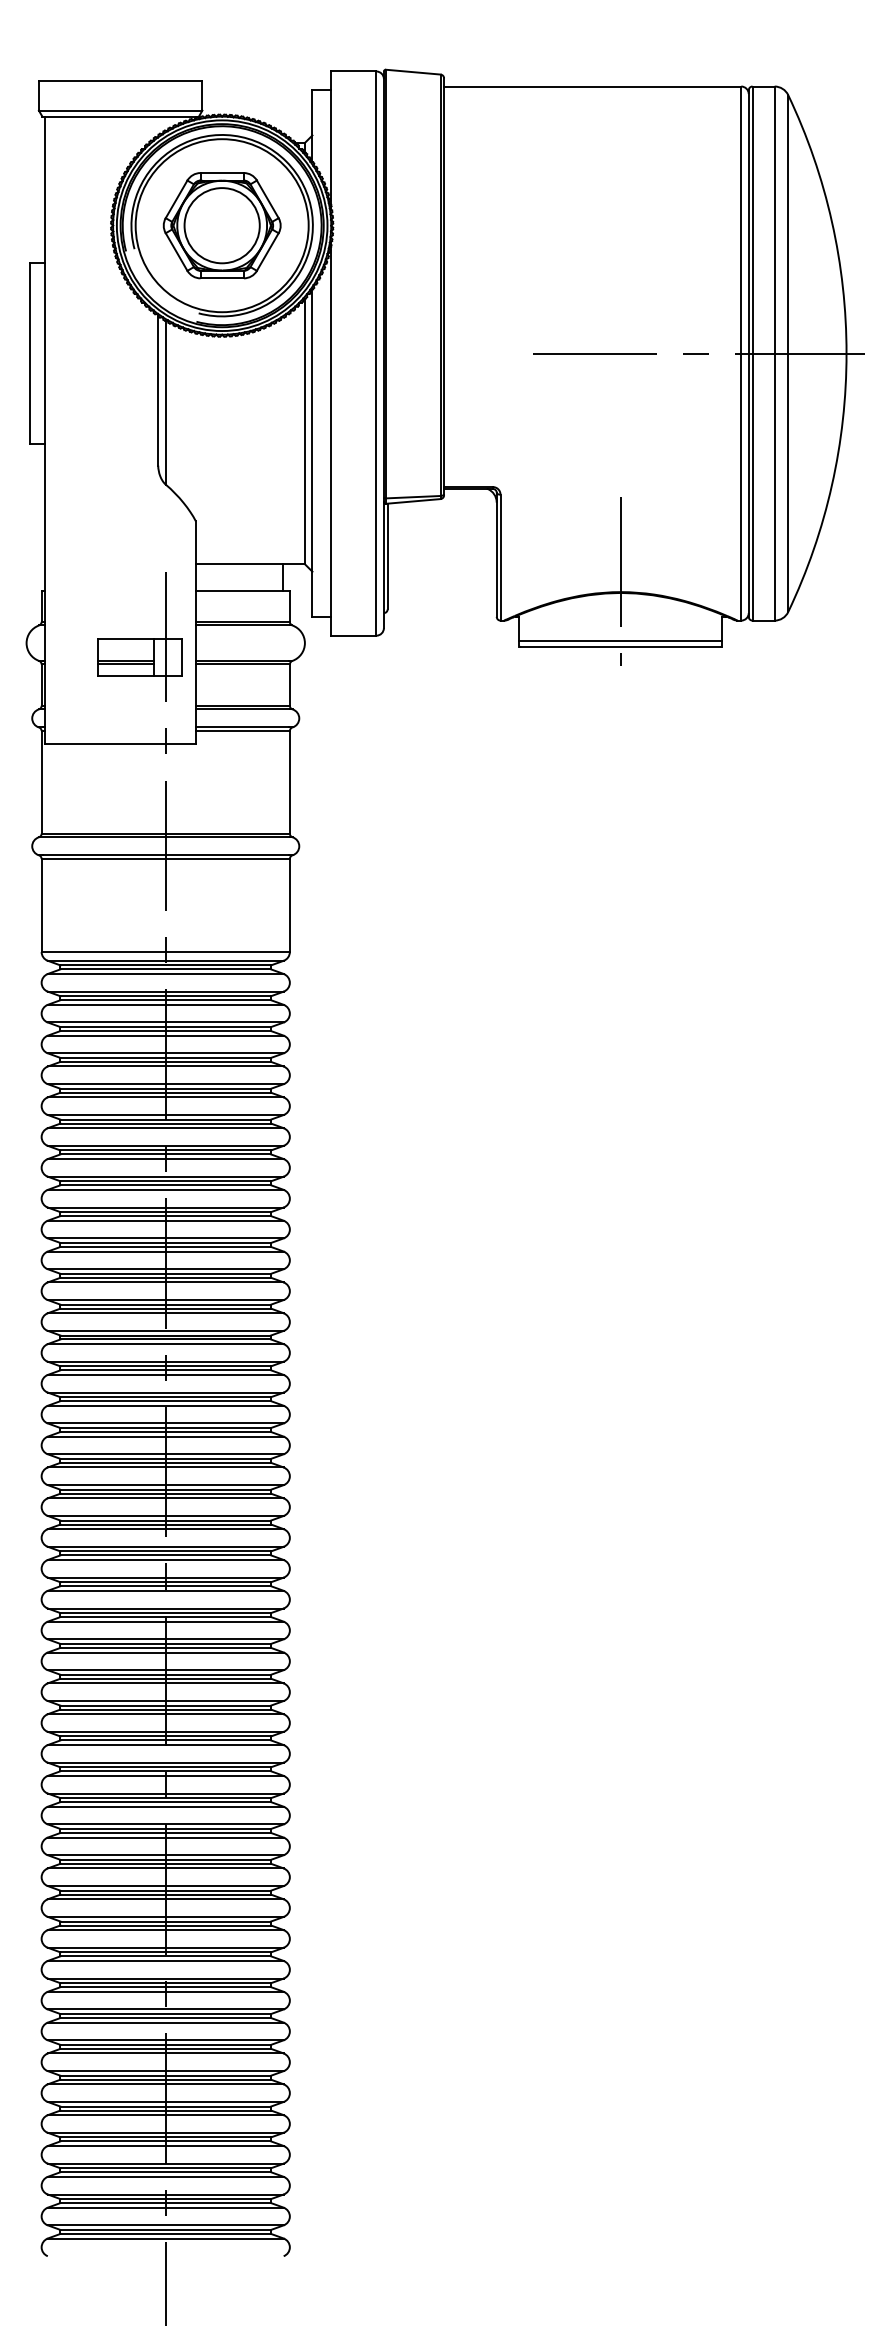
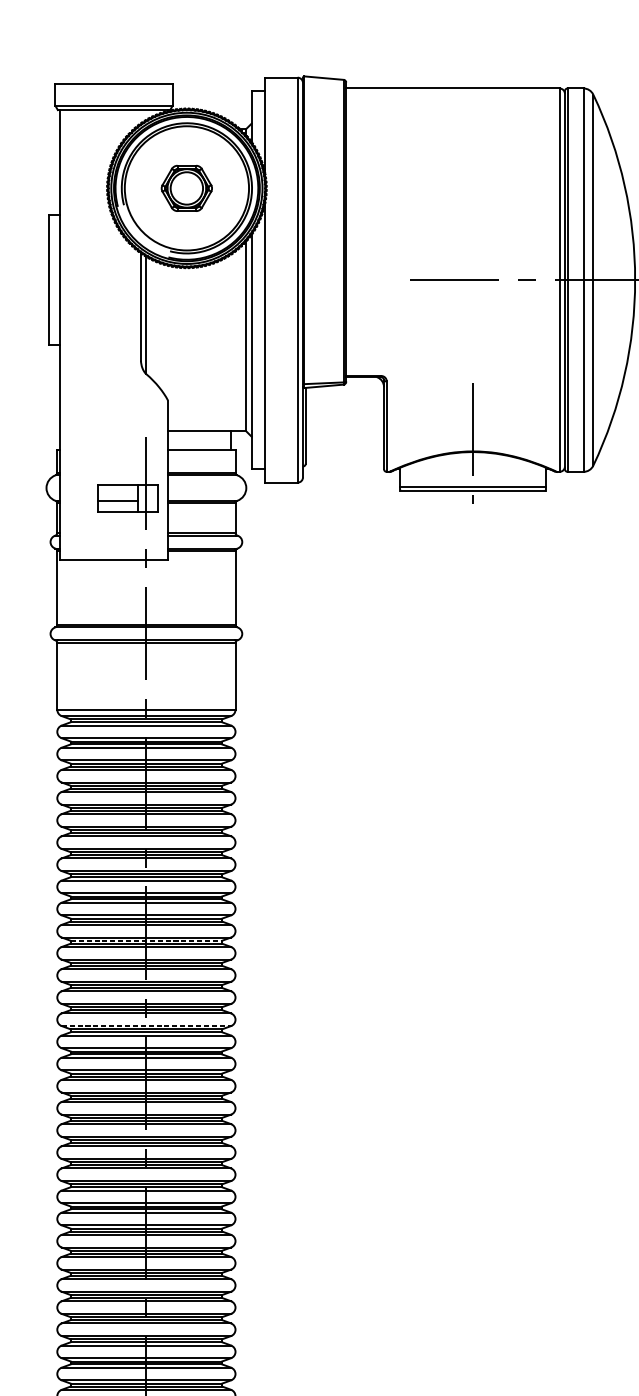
part: (221, 225) -> (186, 188), size x0.6
line: (125, 664) -> (117, 503), removed
line: (166, 1273) -> (146, 940), solid -> dashed
line: (165, 1392) -> (146, 1026), solid -> dashed

